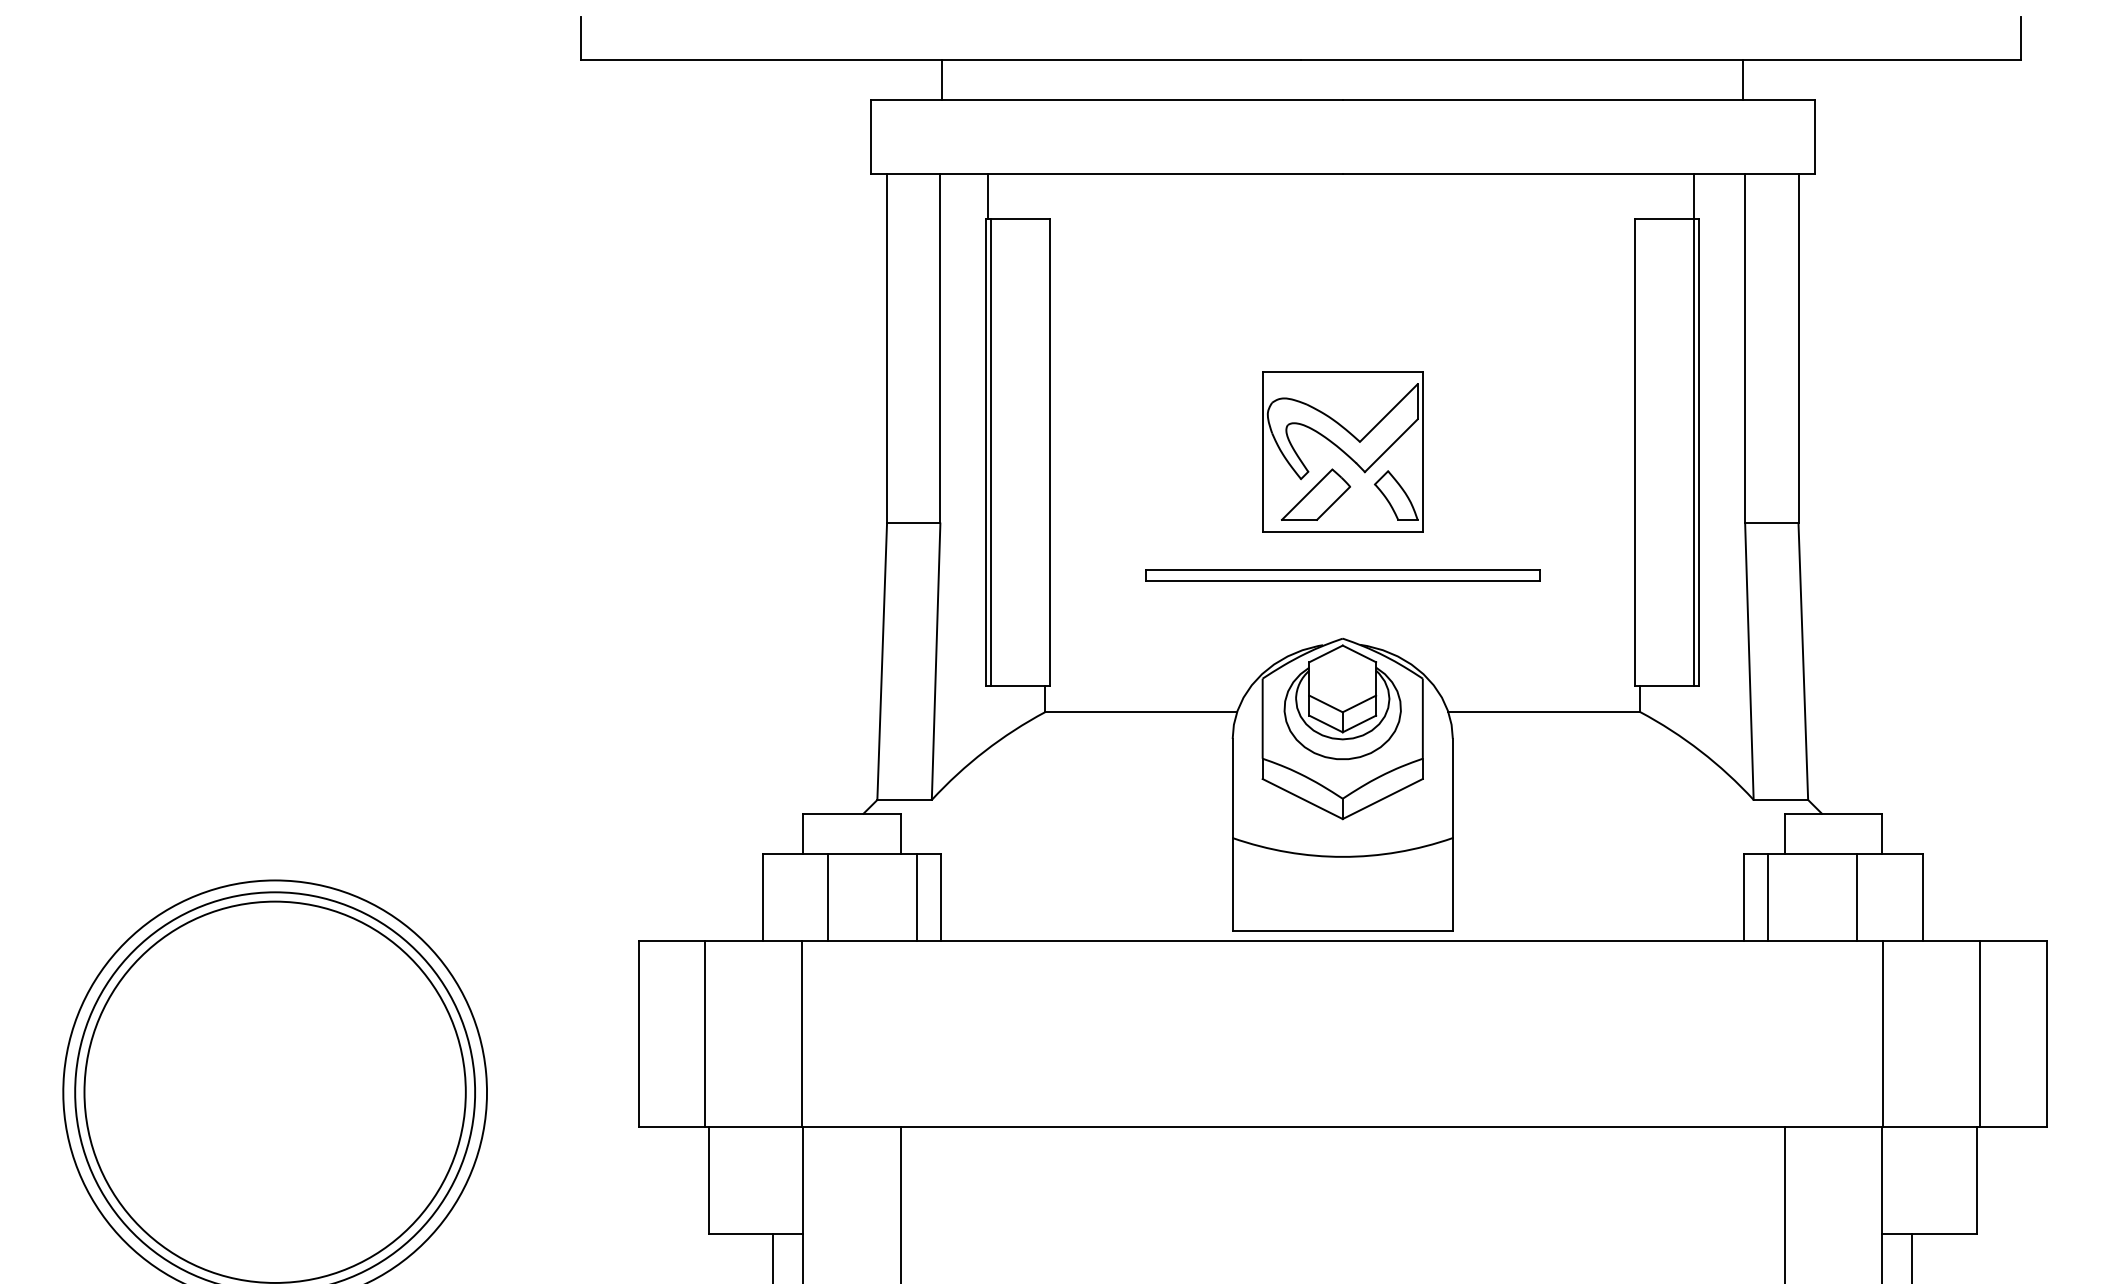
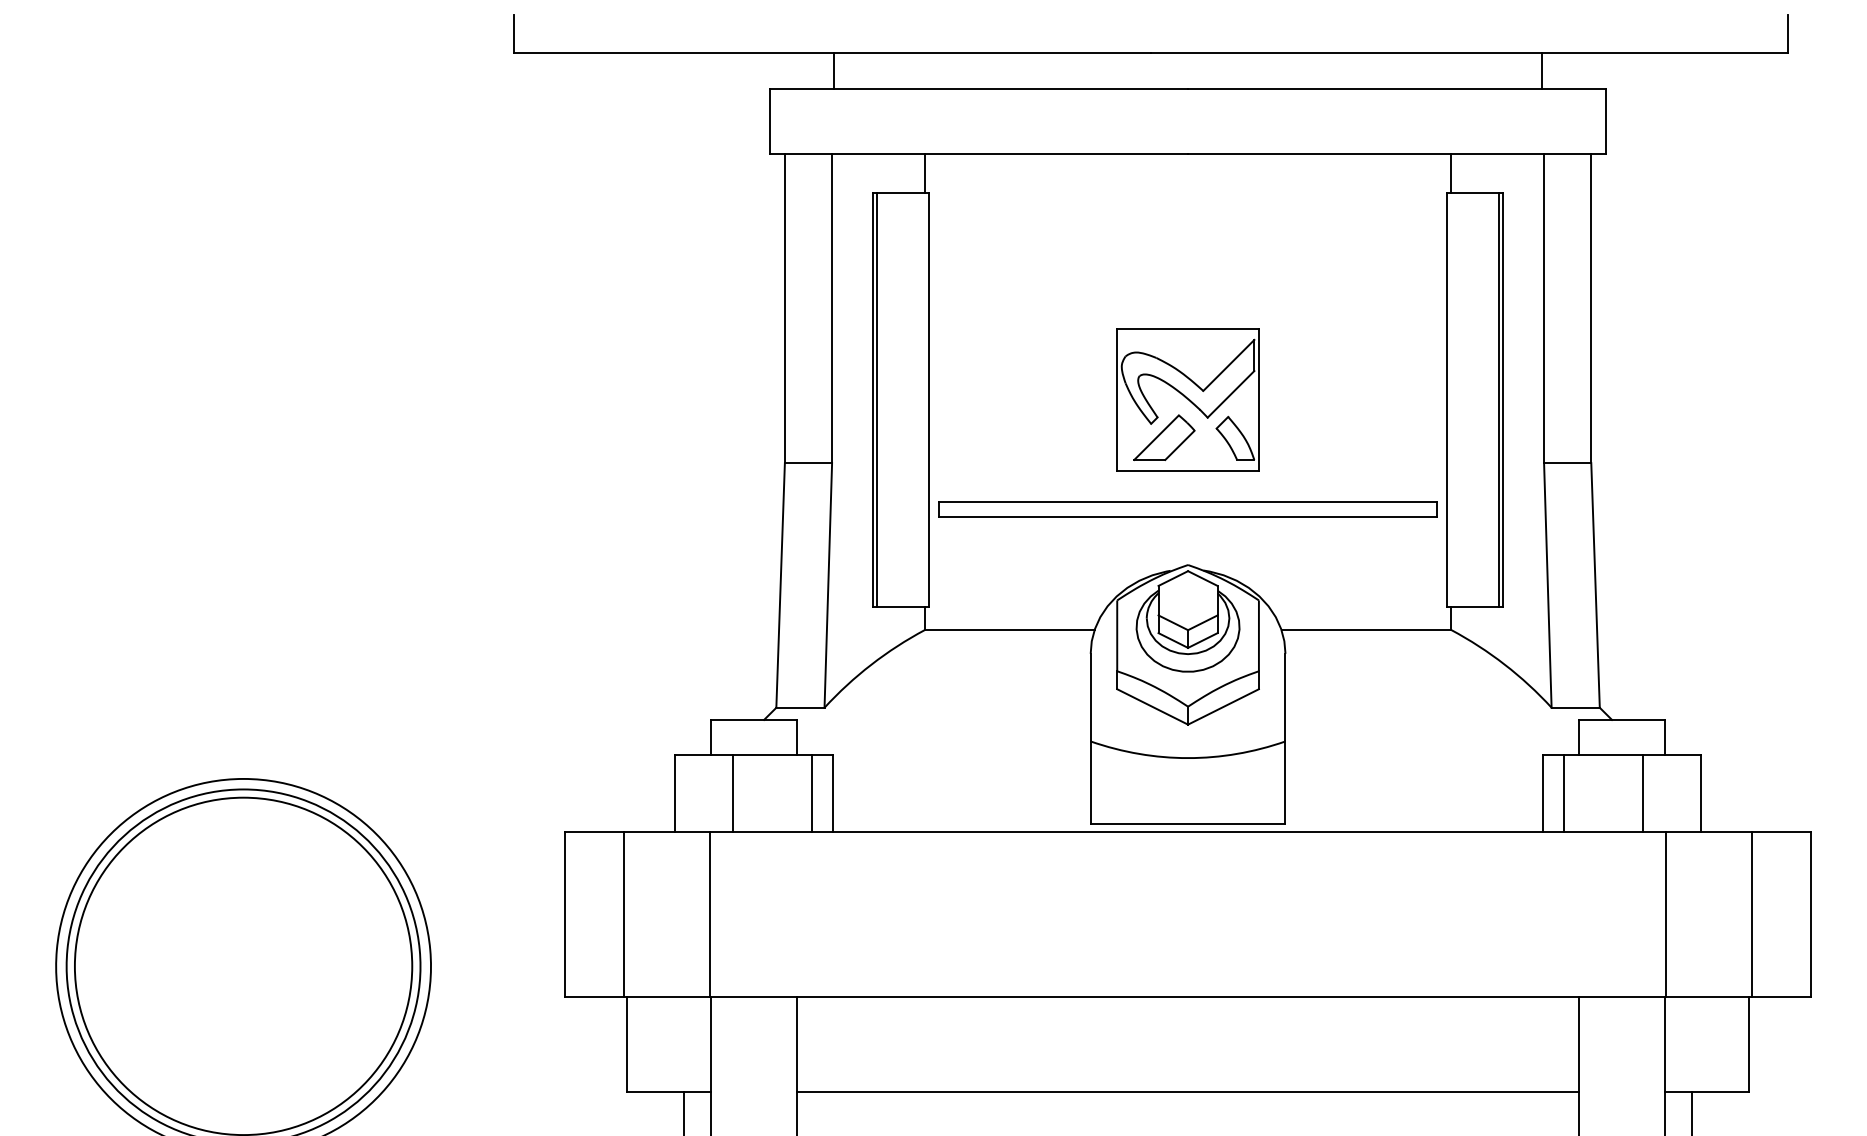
line: (988, 195) -> (925, 172), moved
line: (1694, 195) -> (1451, 172), moved
part: (1342, 575) -> (1187, 509), size x1.43
line: (1342, 1234) -> (1187, 1092), added

